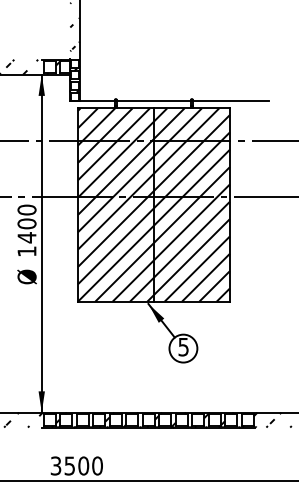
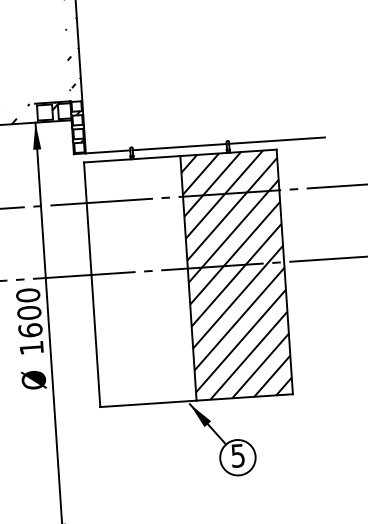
hatch: (115, 204) -> (139, 280), removed
text: (26, 237) -> (29, 330), 1400 -> 1600

